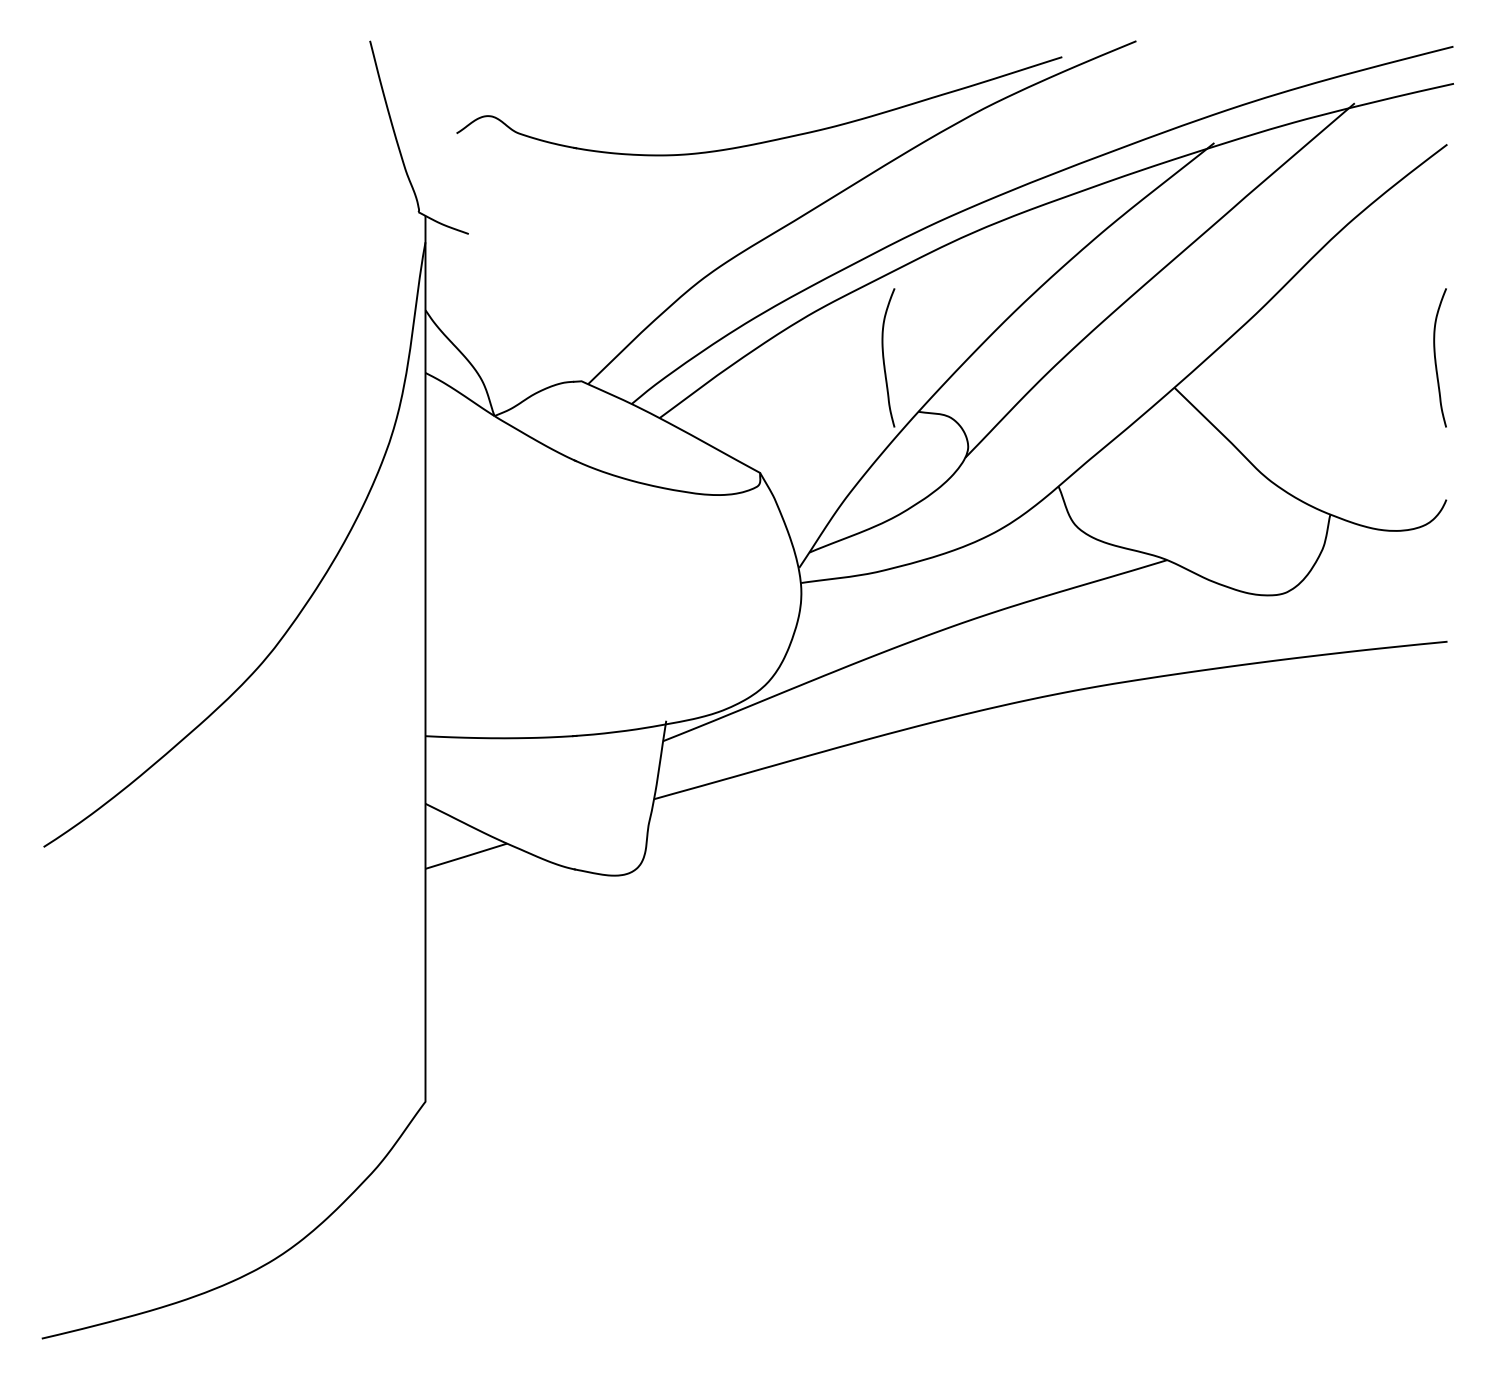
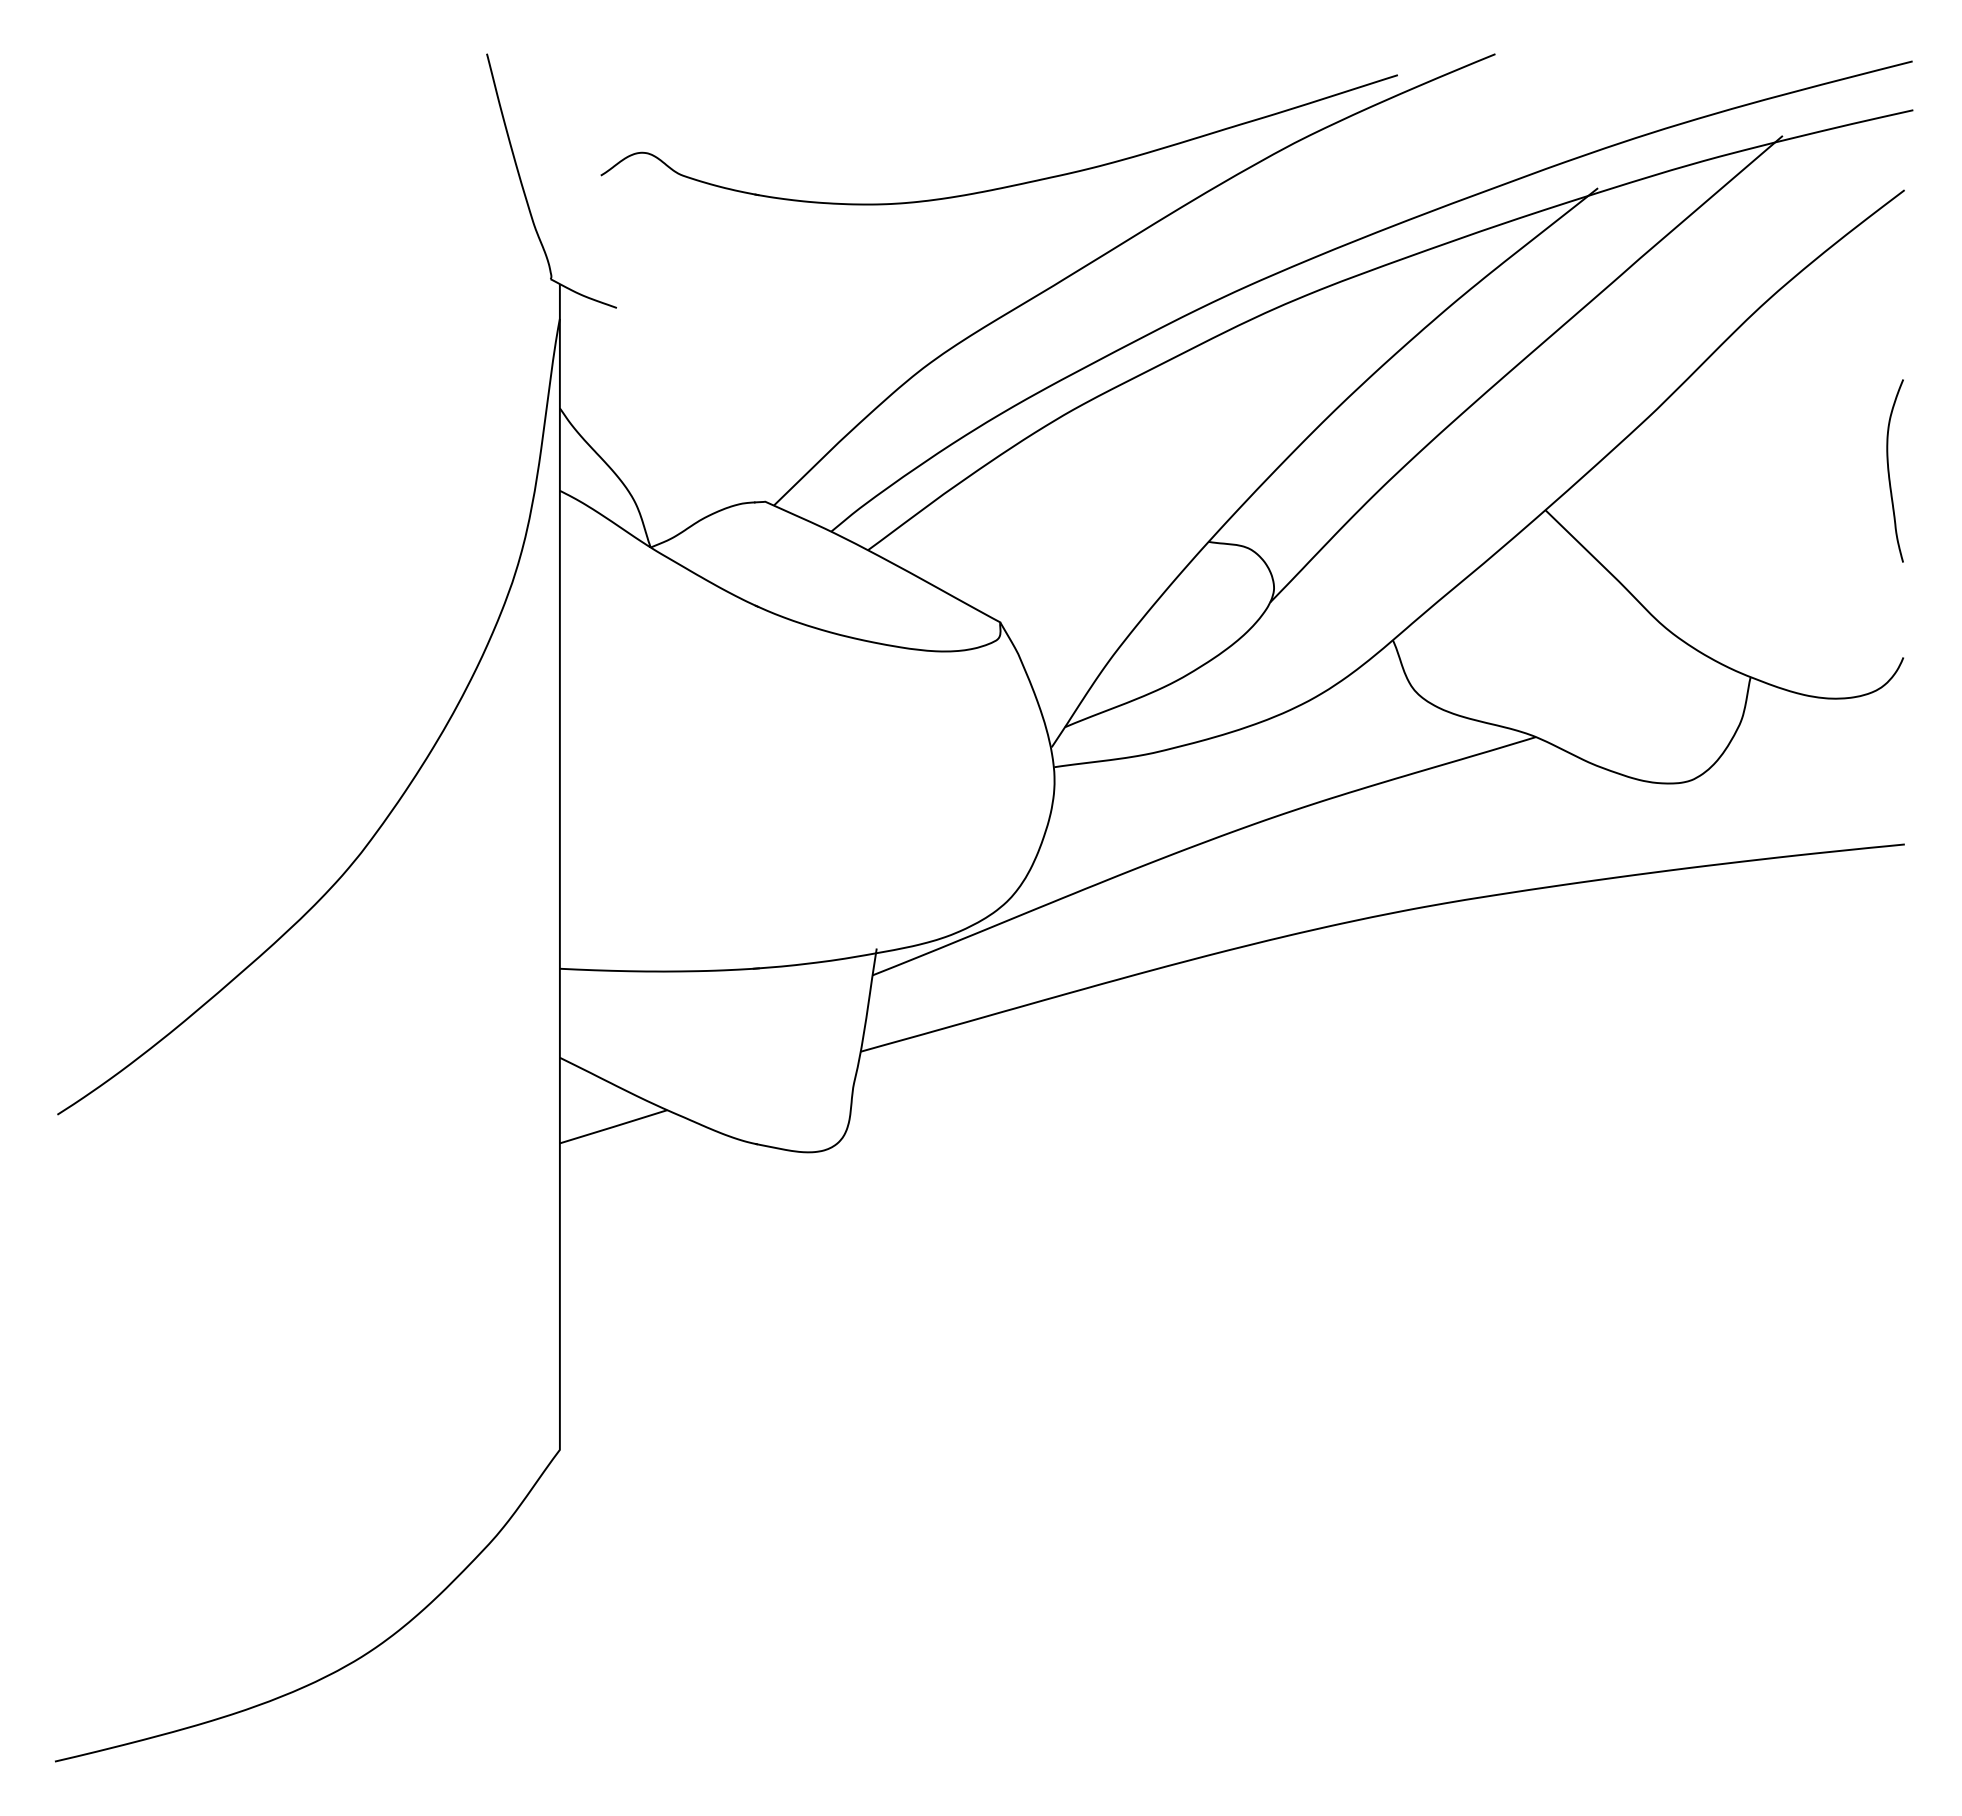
curve: (884, 357) -> (1163, 470), removed

